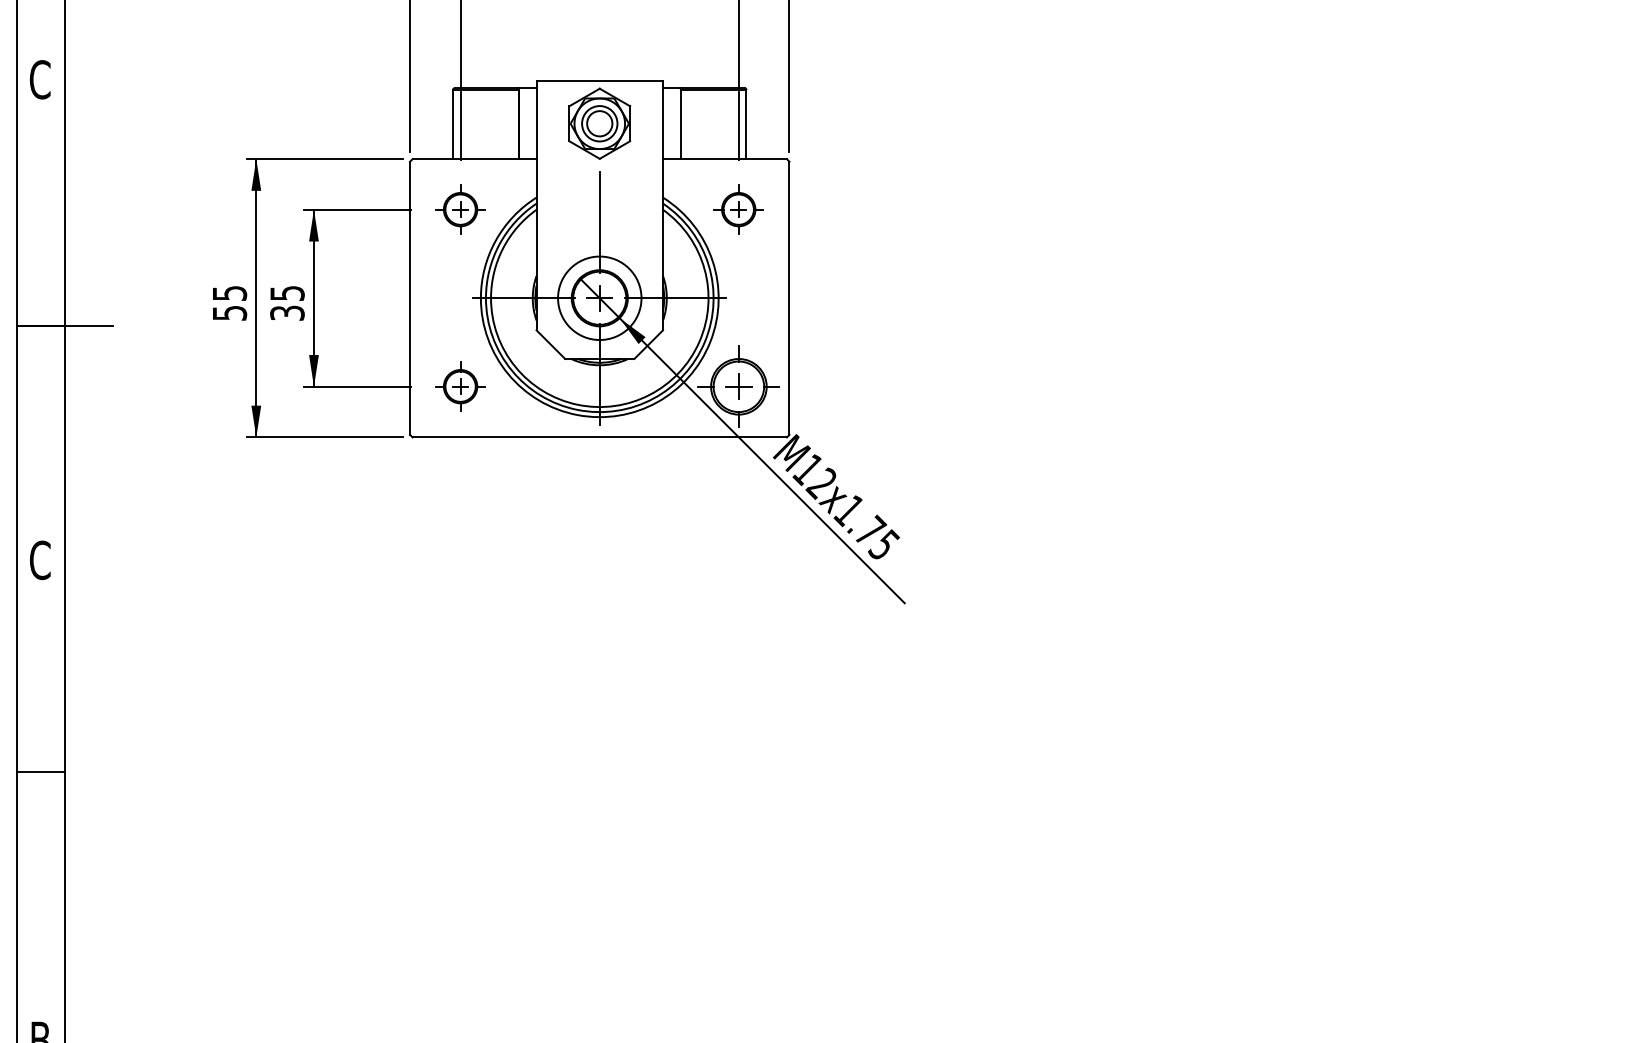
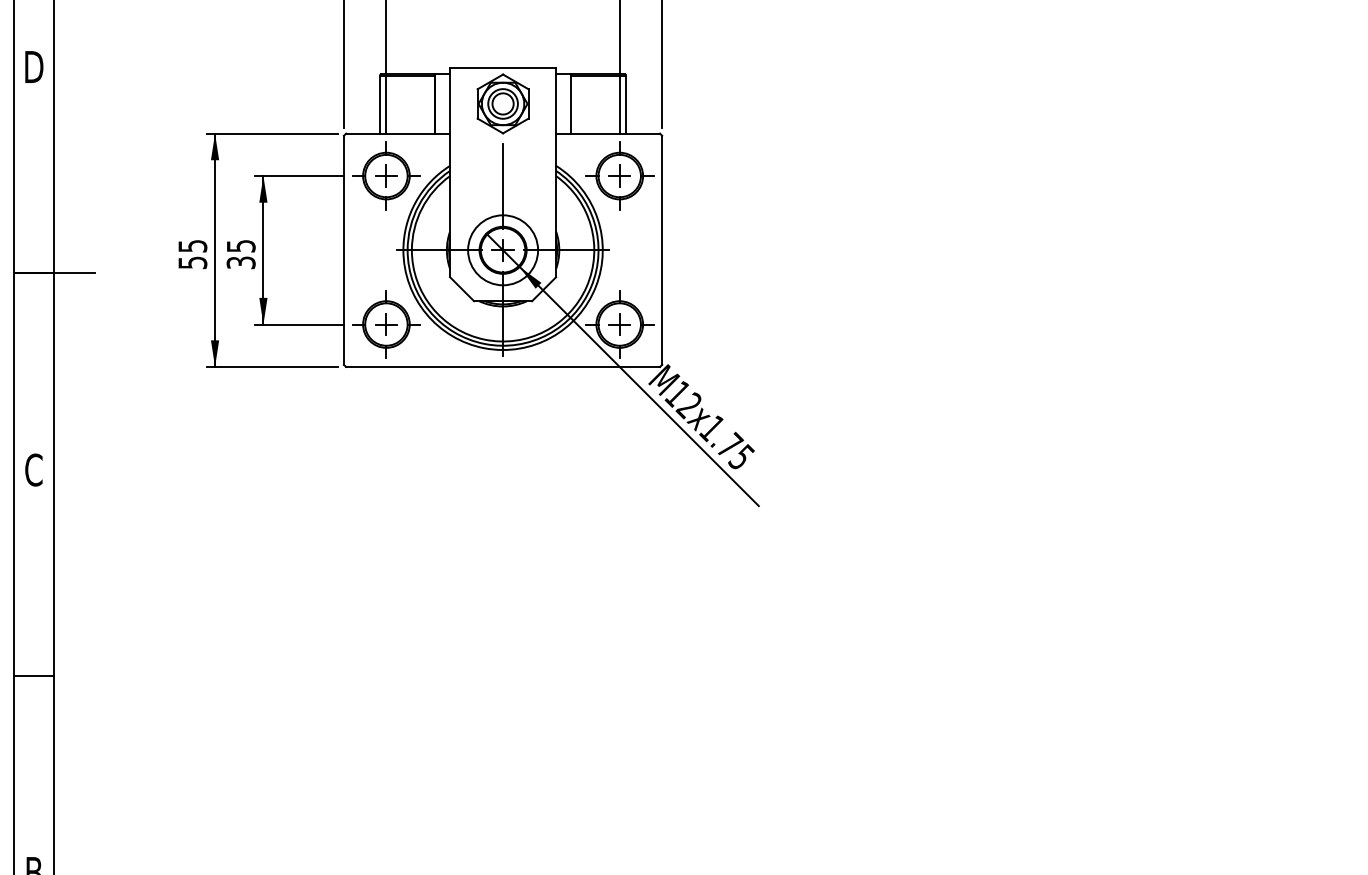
text: (40, 79) -> (34, 66), C -> D
part: (460, 209) -> (386, 175), size x1.67
part: (738, 209) -> (619, 175), size x1.67
part: (460, 386) -> (386, 324), size x1.67
line: (40, 772) -> (34, 676), moved

